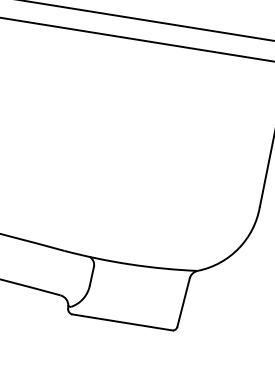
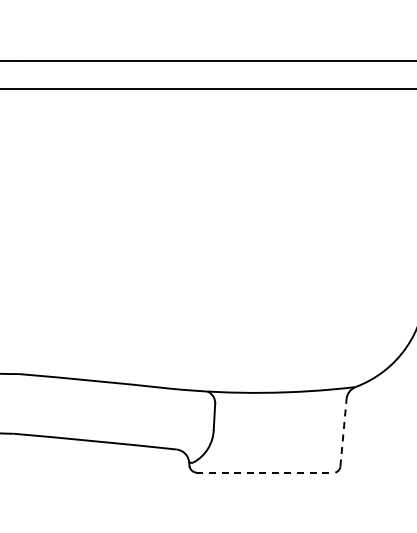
line: (183, 302) -> (343, 432), solid -> dashed
line: (123, 322) -> (266, 472), solid -> dashed

